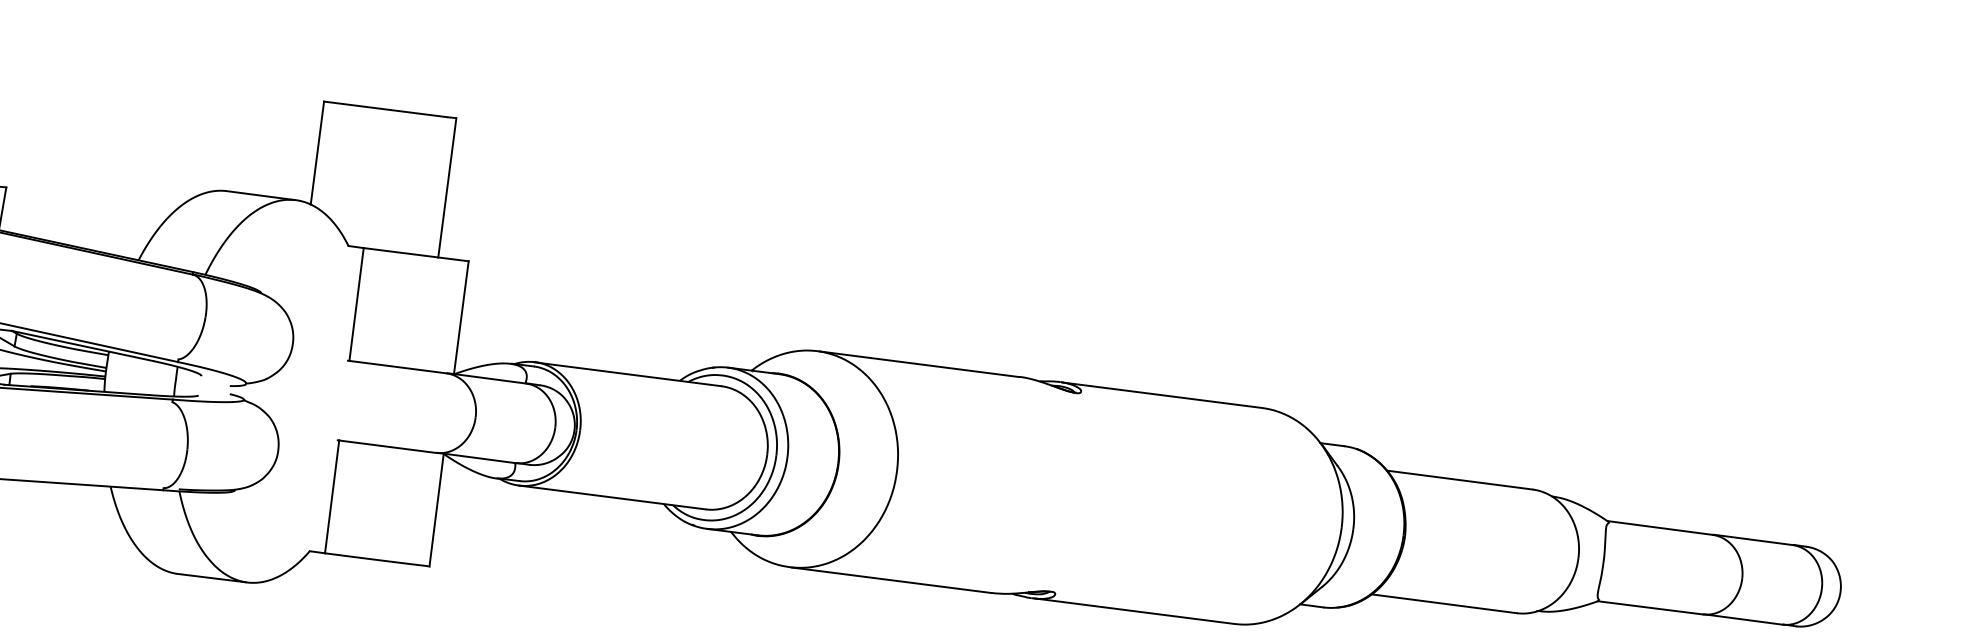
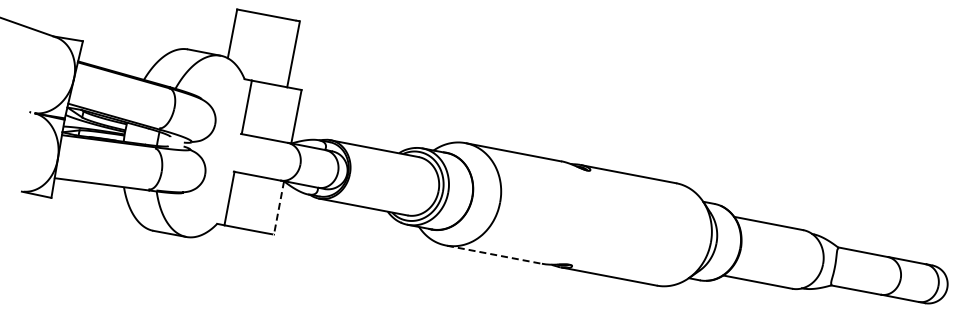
line: (435, 511) -> (278, 208), solid -> dashed
line: (891, 579) -> (494, 254), solid -> dashed

